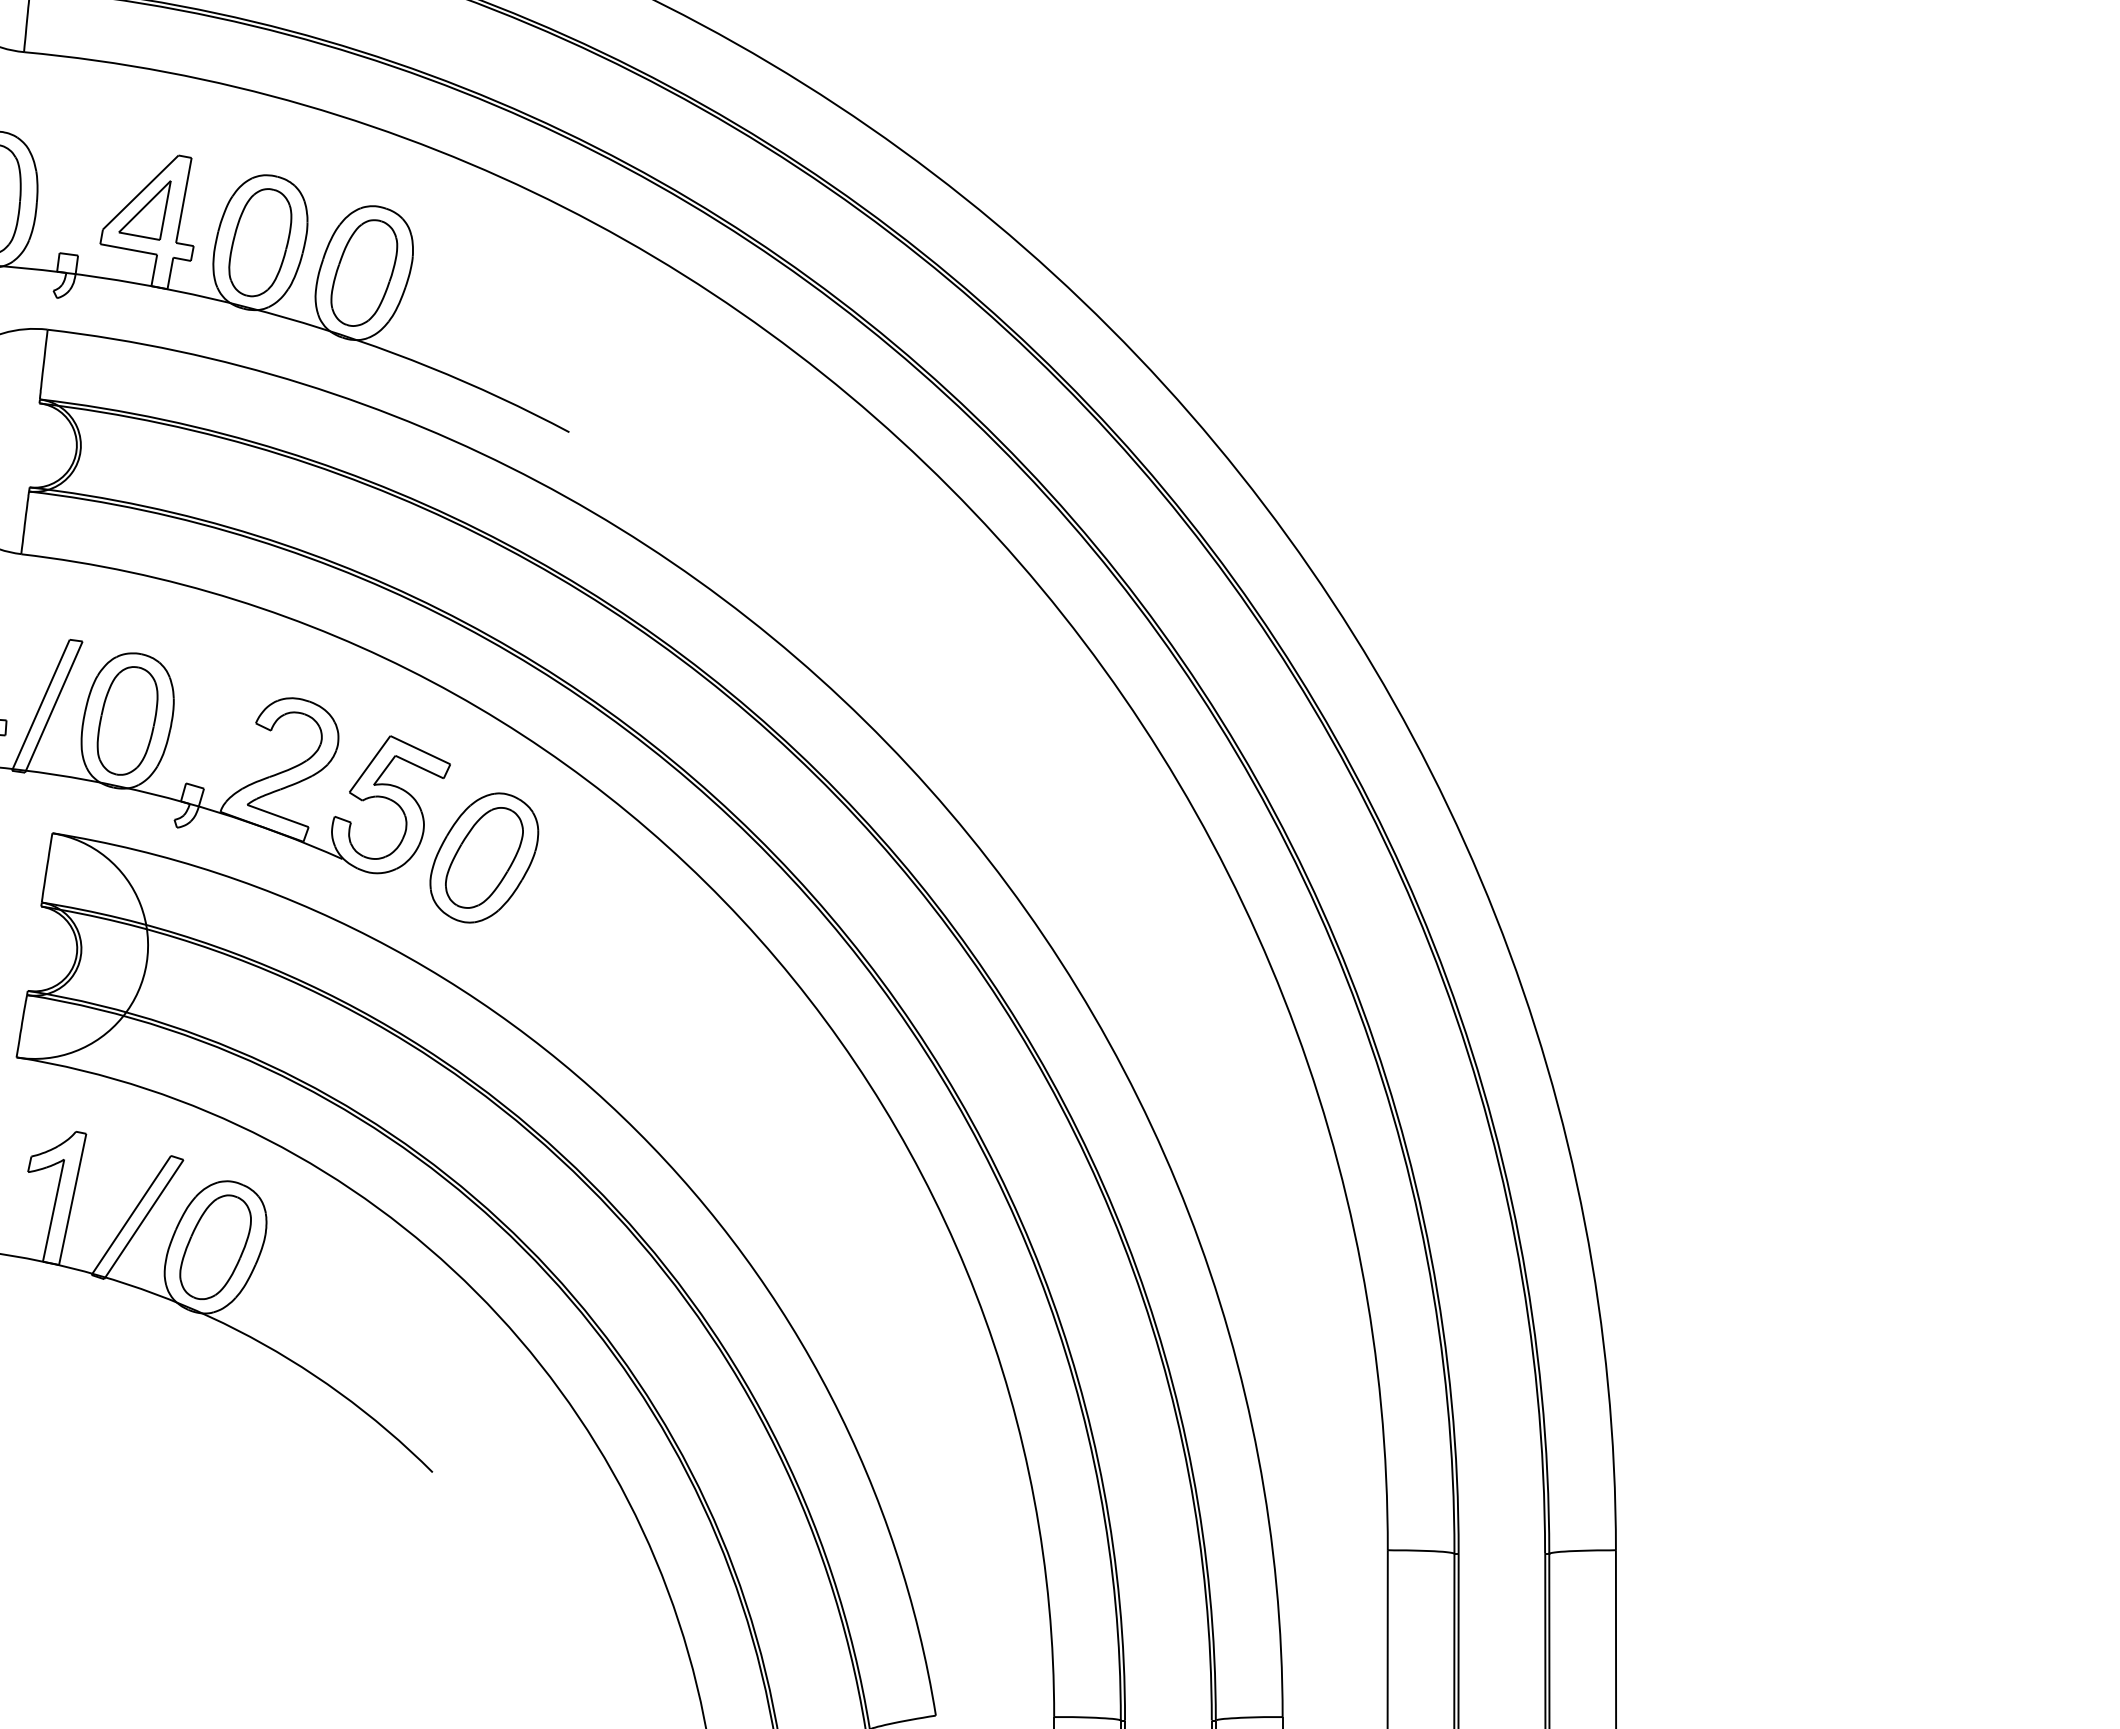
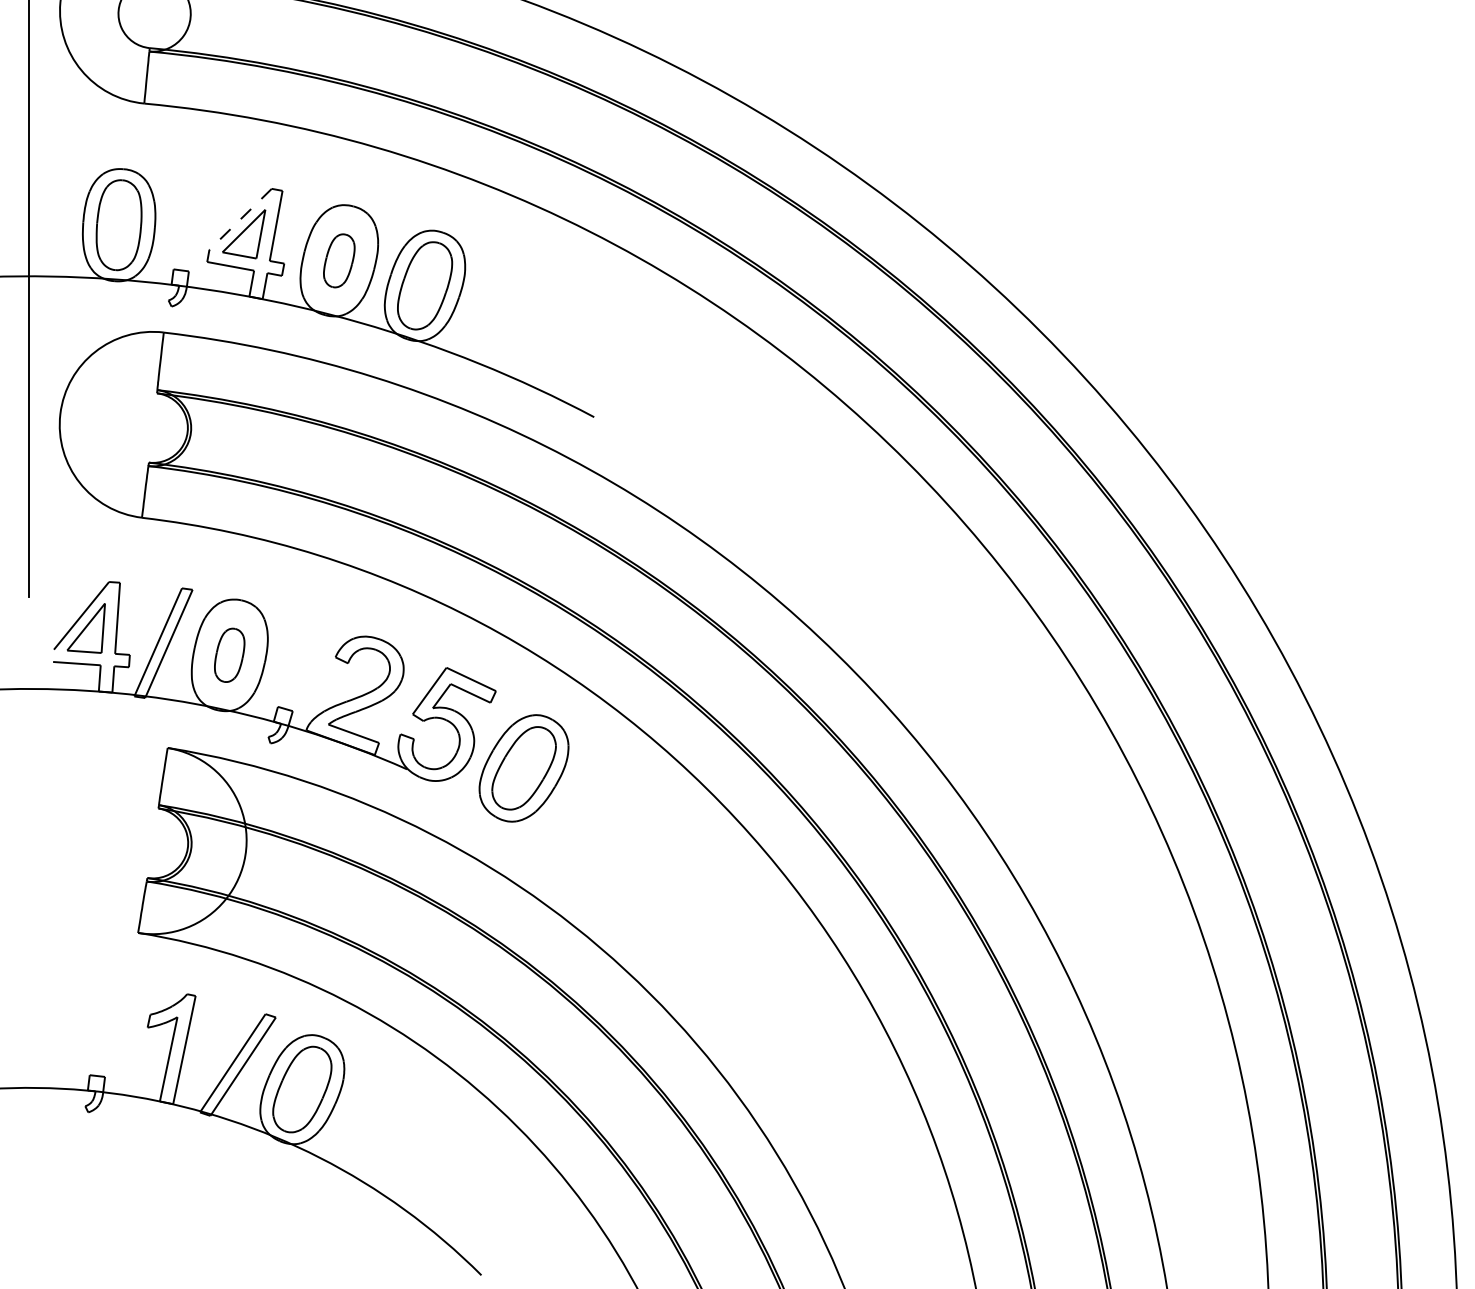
line: (140, 192) -> (240, 219), solid -> dashed
part: (260, 242) -> (339, 260), size x0.6
part: (127, 720) -> (229, 654), size x0.6

